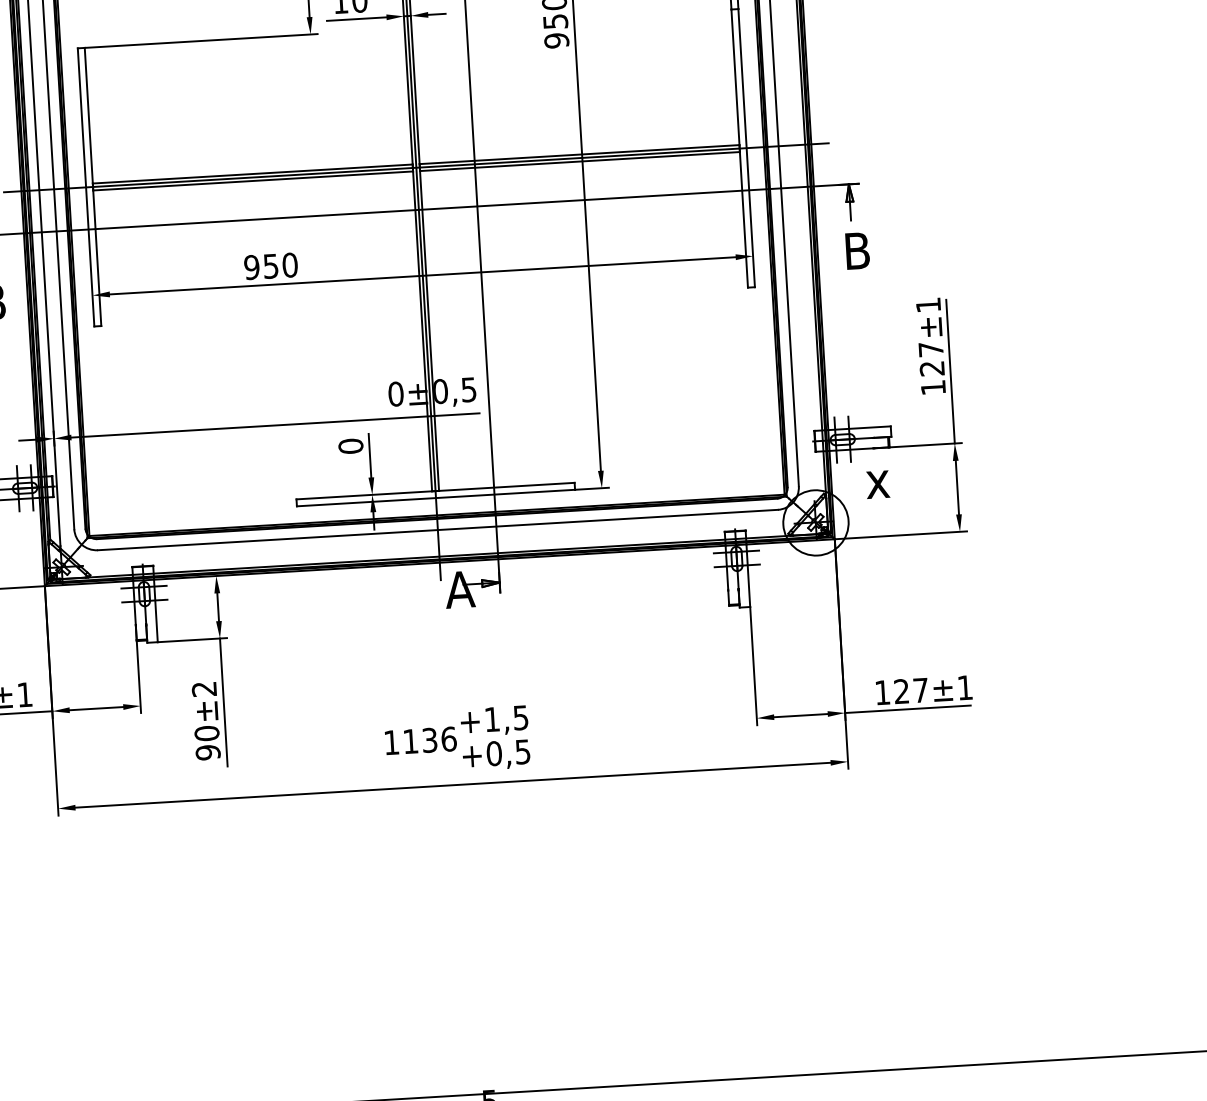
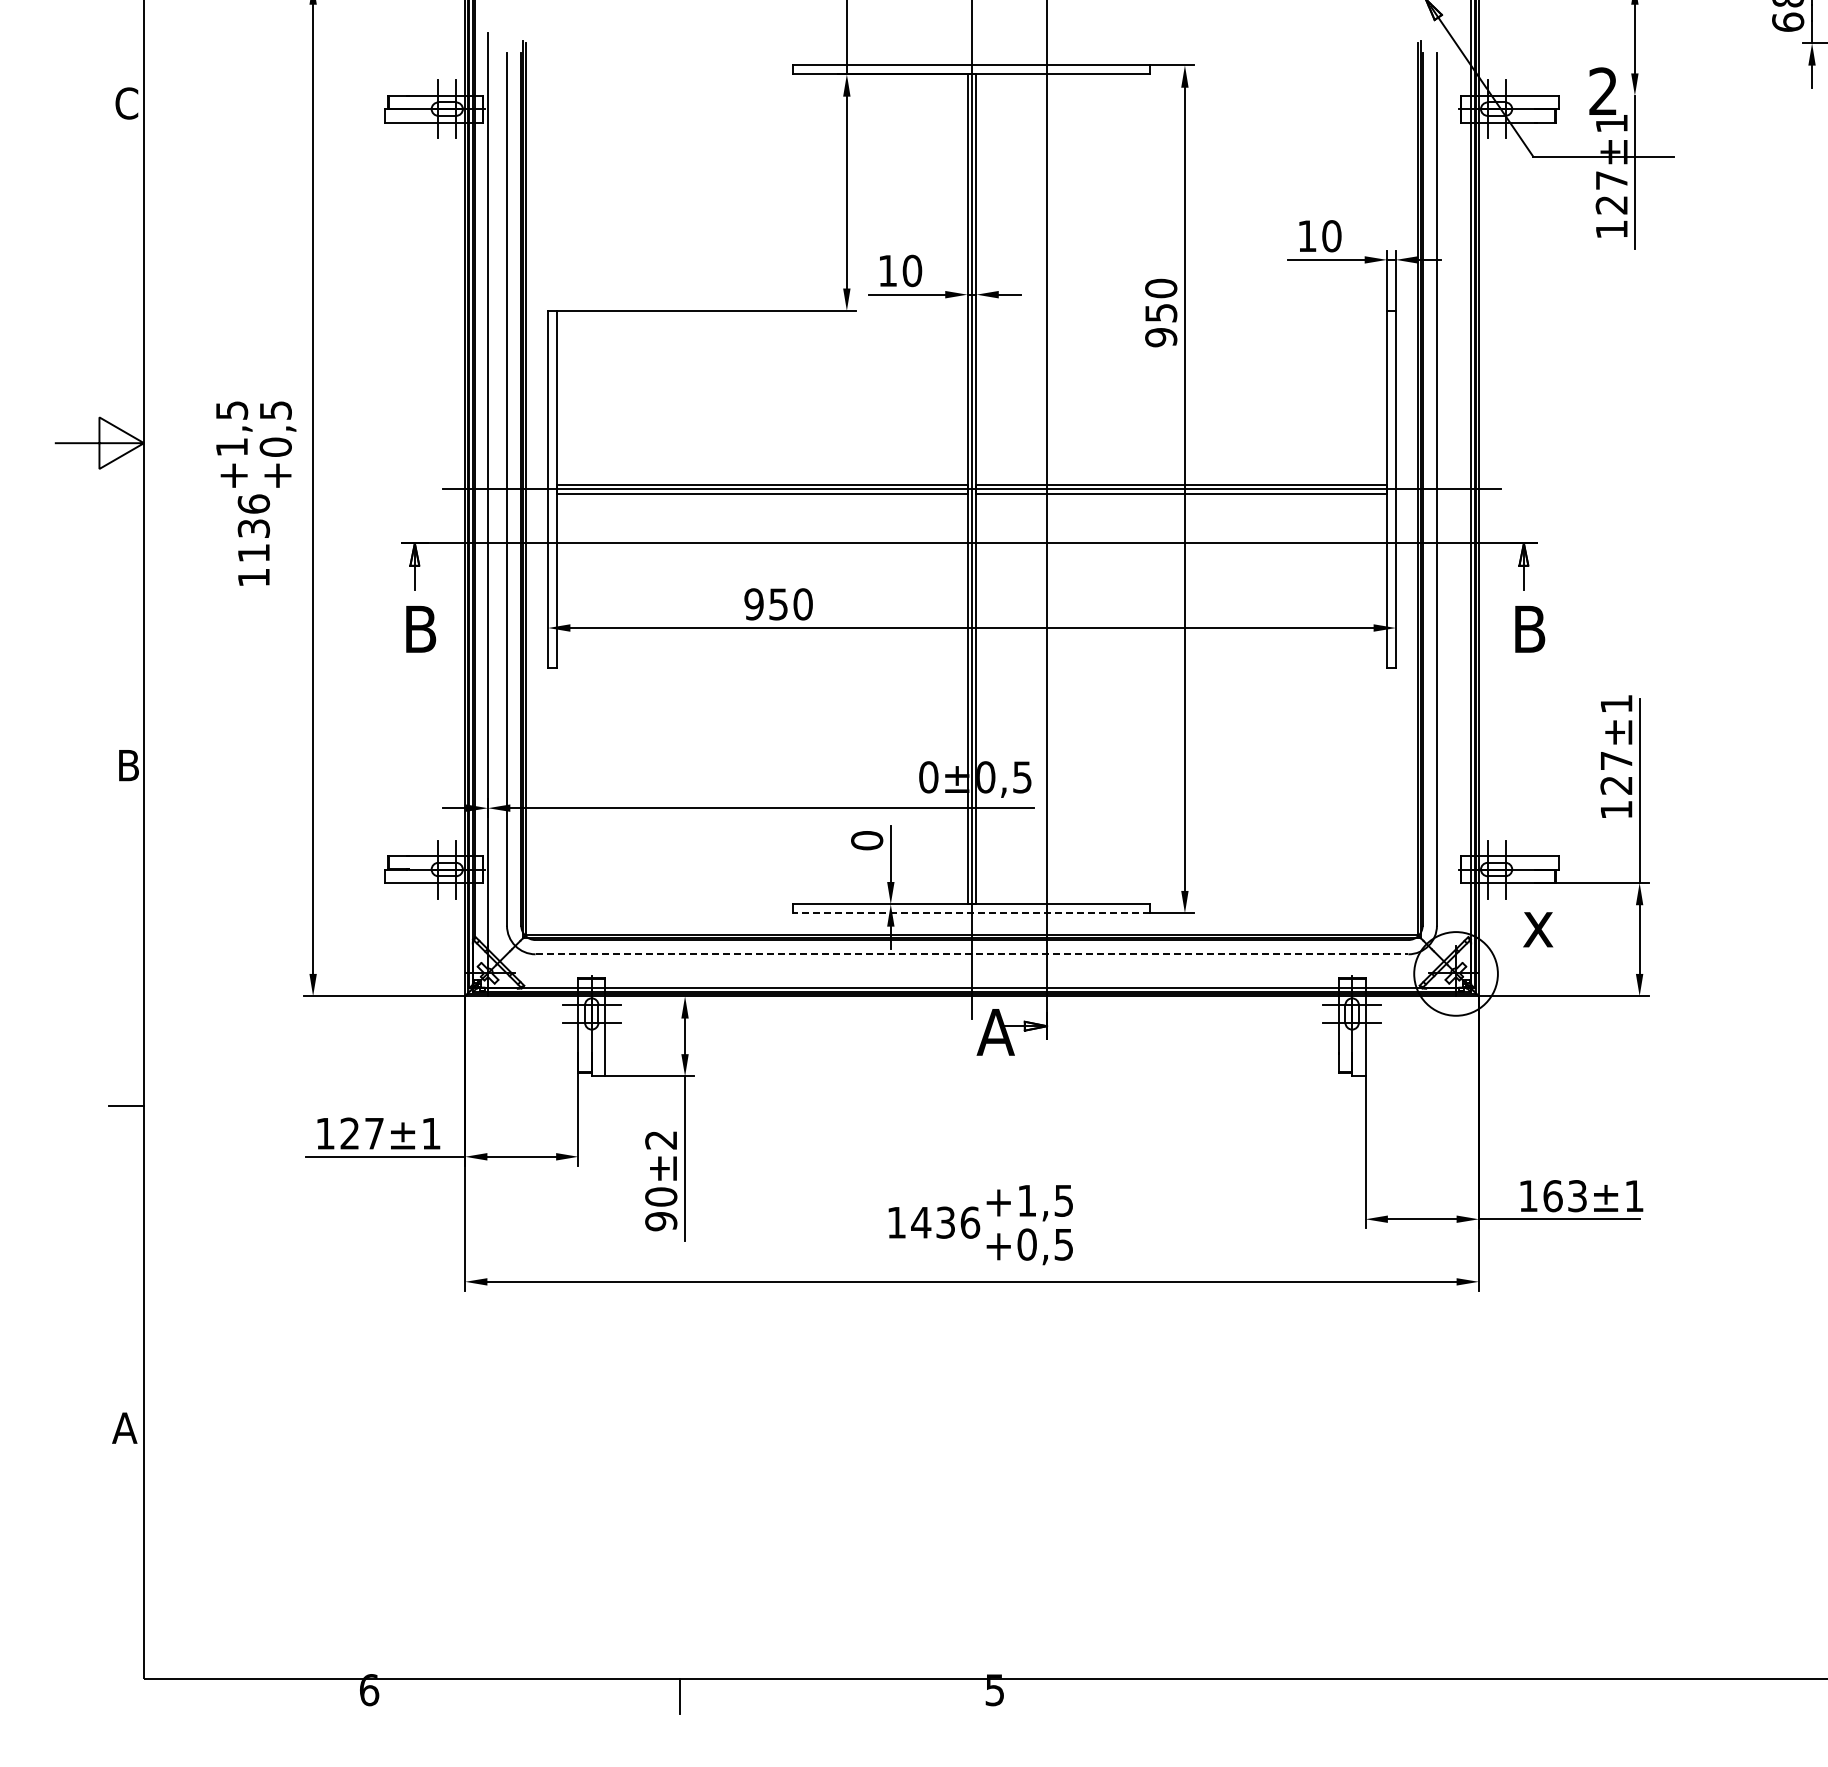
line: (435, 498) -> (971, 913), solid -> dashed
line: (438, 530) -> (972, 954), solid -> dashed
text: (910, 691) -> (1564, 1196), 127 -> 163
text: (410, 741) -> (921, 1222), 1136 -> 1436

